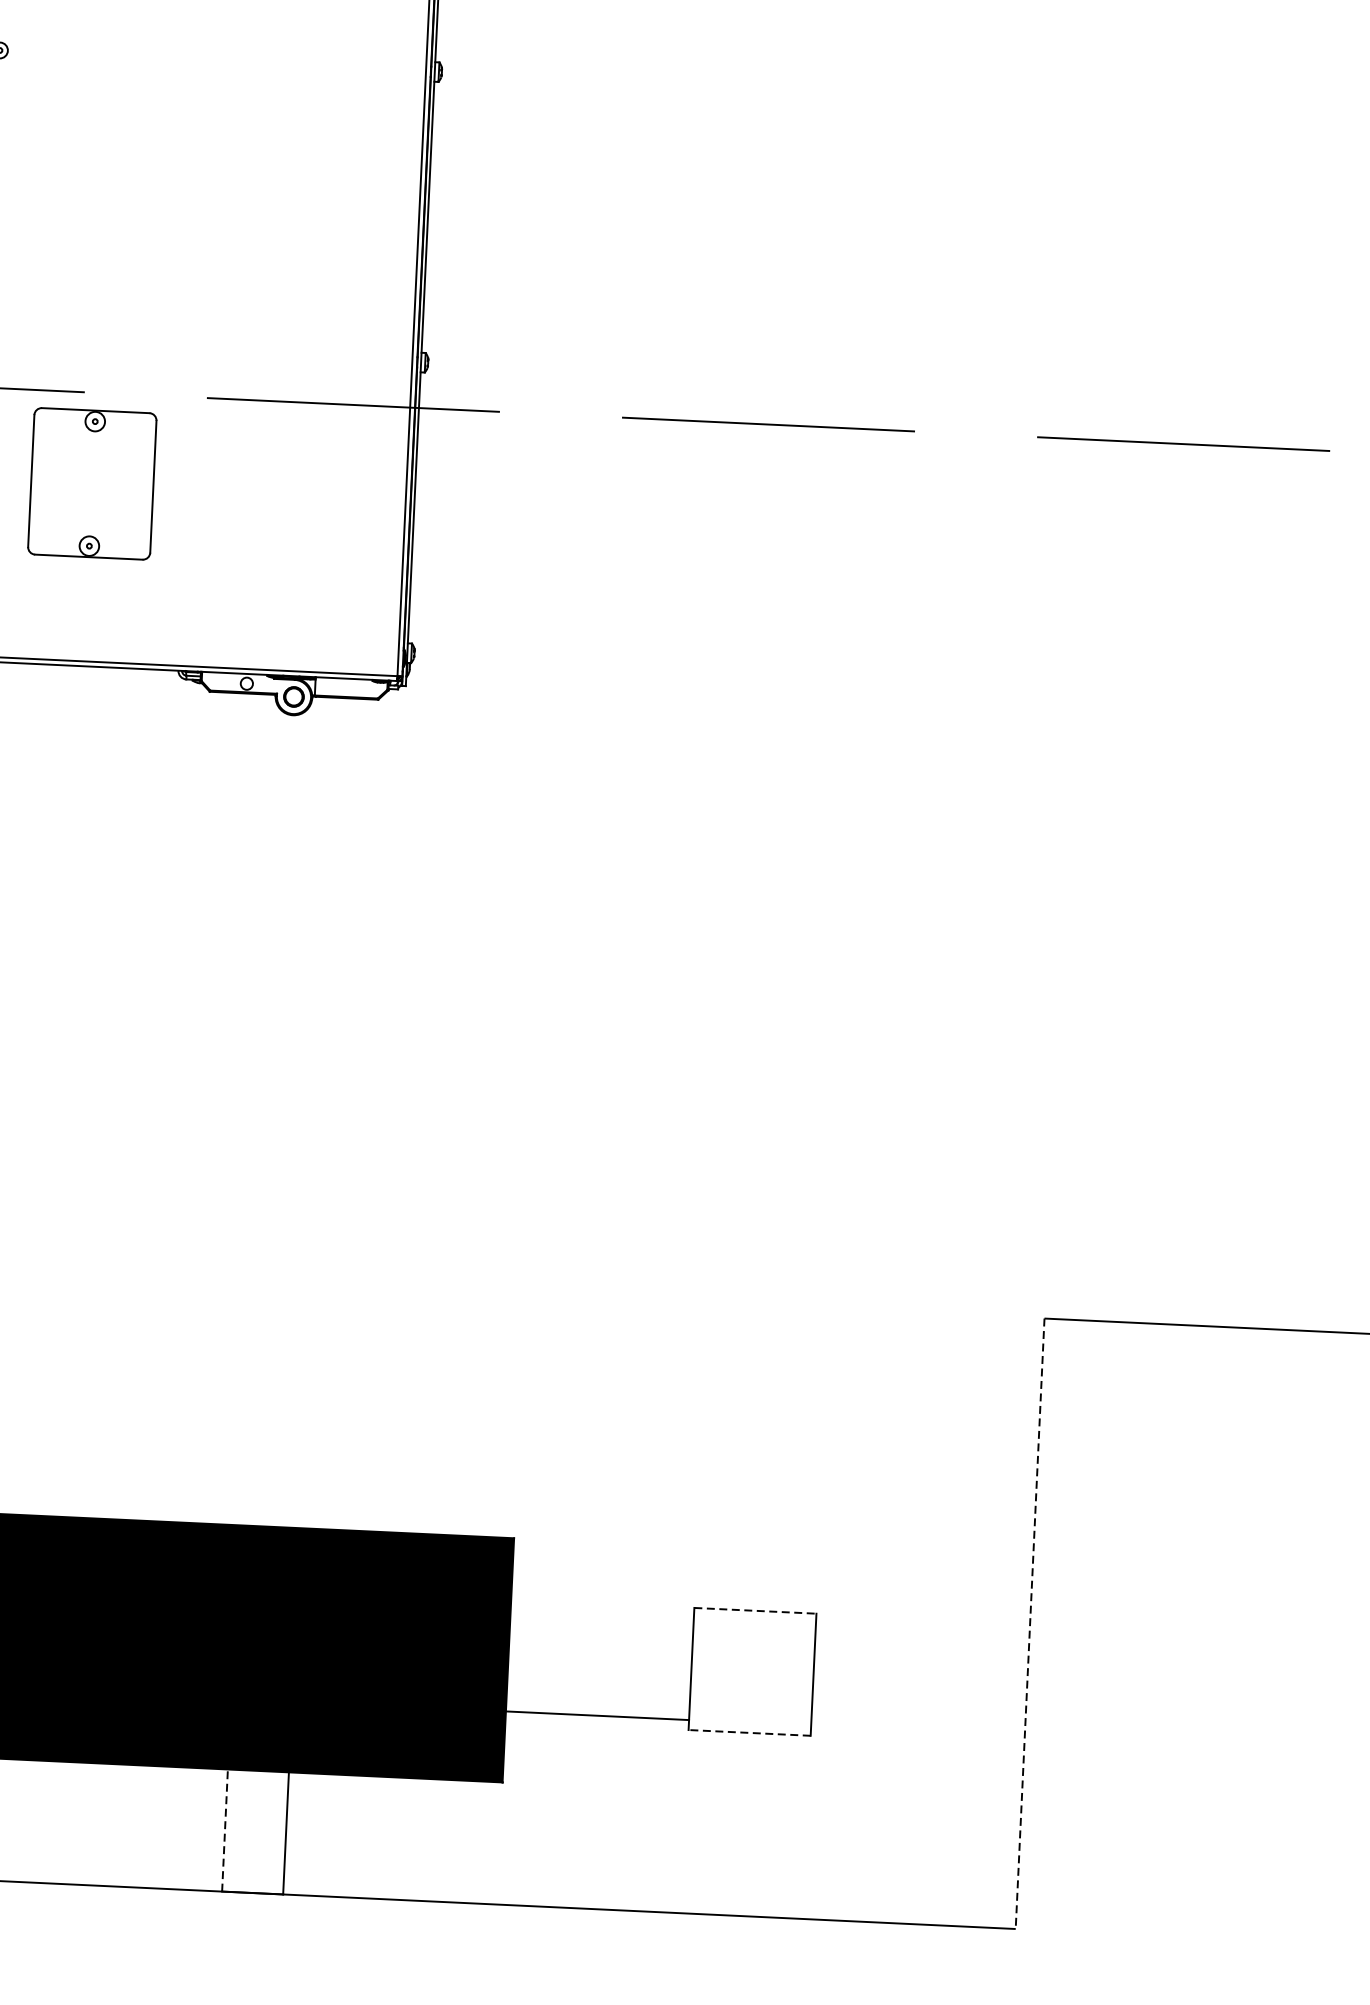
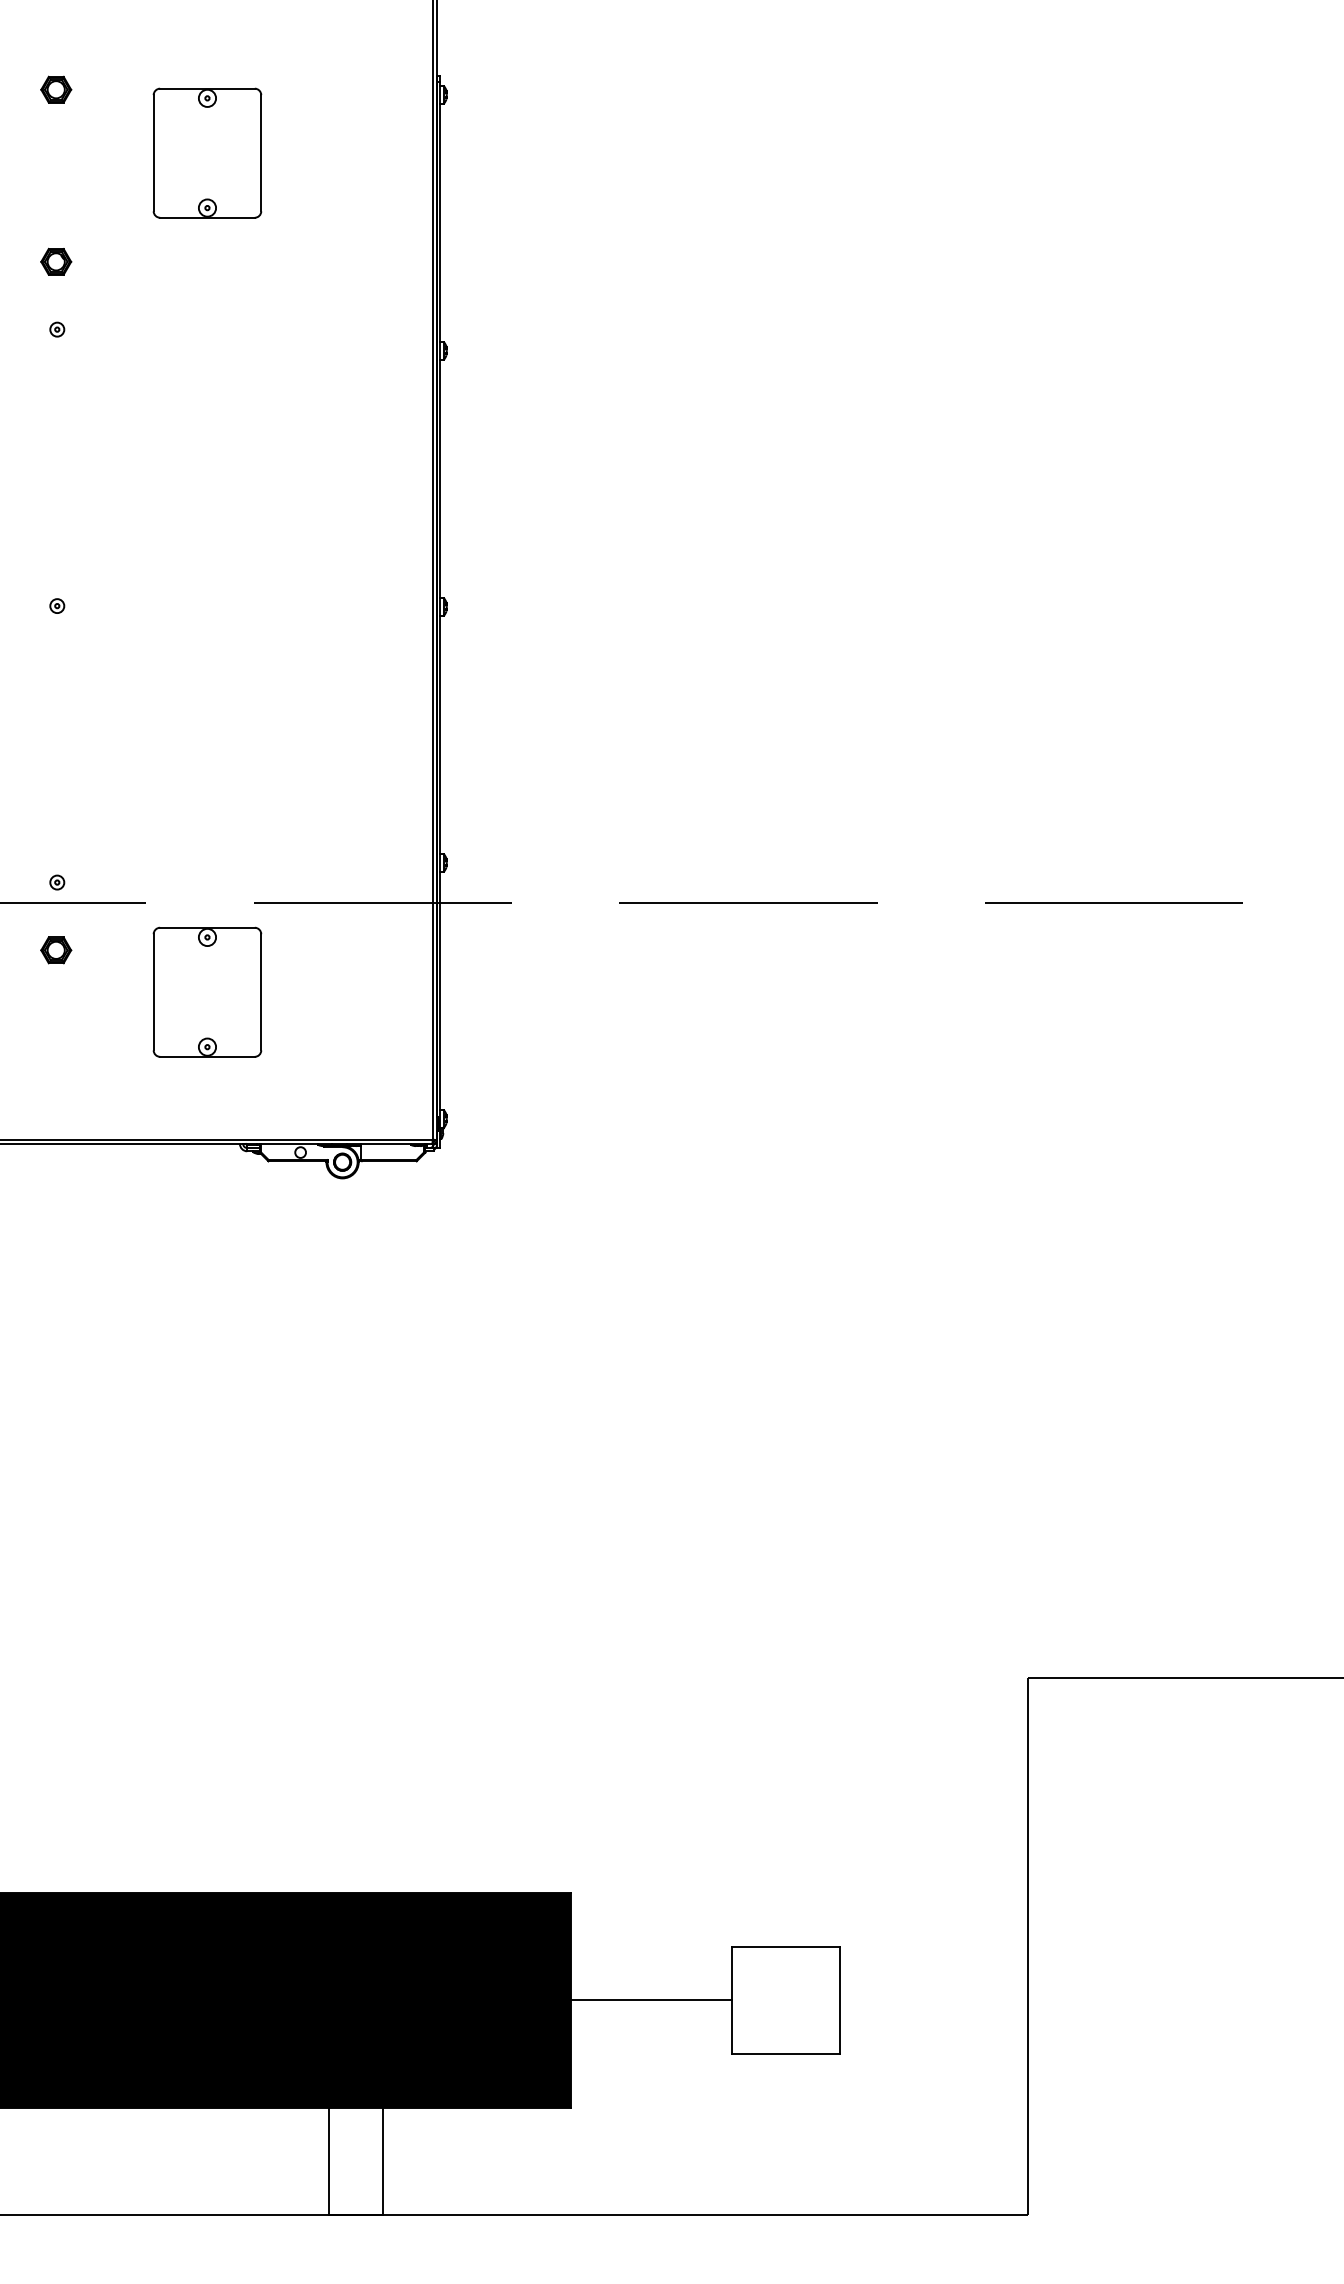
part: (92, 482) -> (207, 991), moved
line: (755, 1610) -> (786, 1946), dashed -> solid
line: (1030, 1623) -> (1028, 1946), dashed -> solid
line: (597, 1715) -> (651, 2000), moved
line: (750, 1733) -> (786, 2054), dashed -> solid
line: (224, 1830) -> (328, 2161), dashed -> solid

